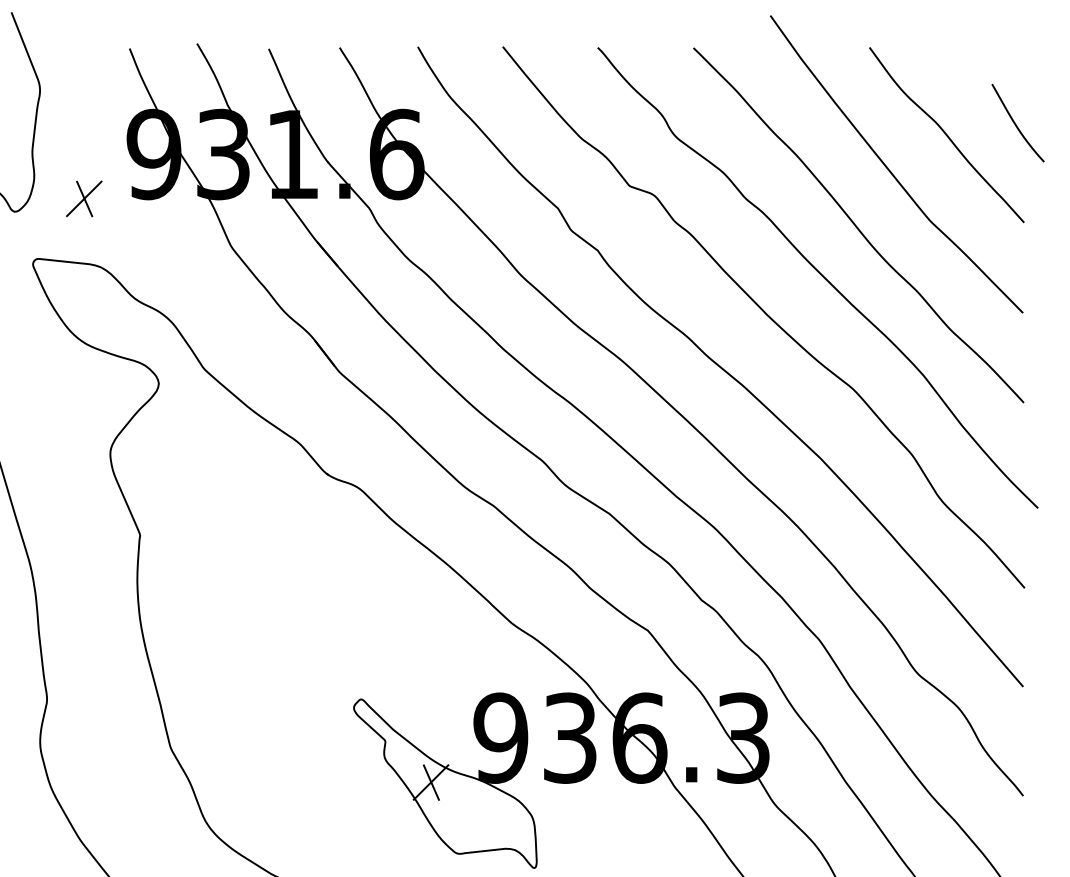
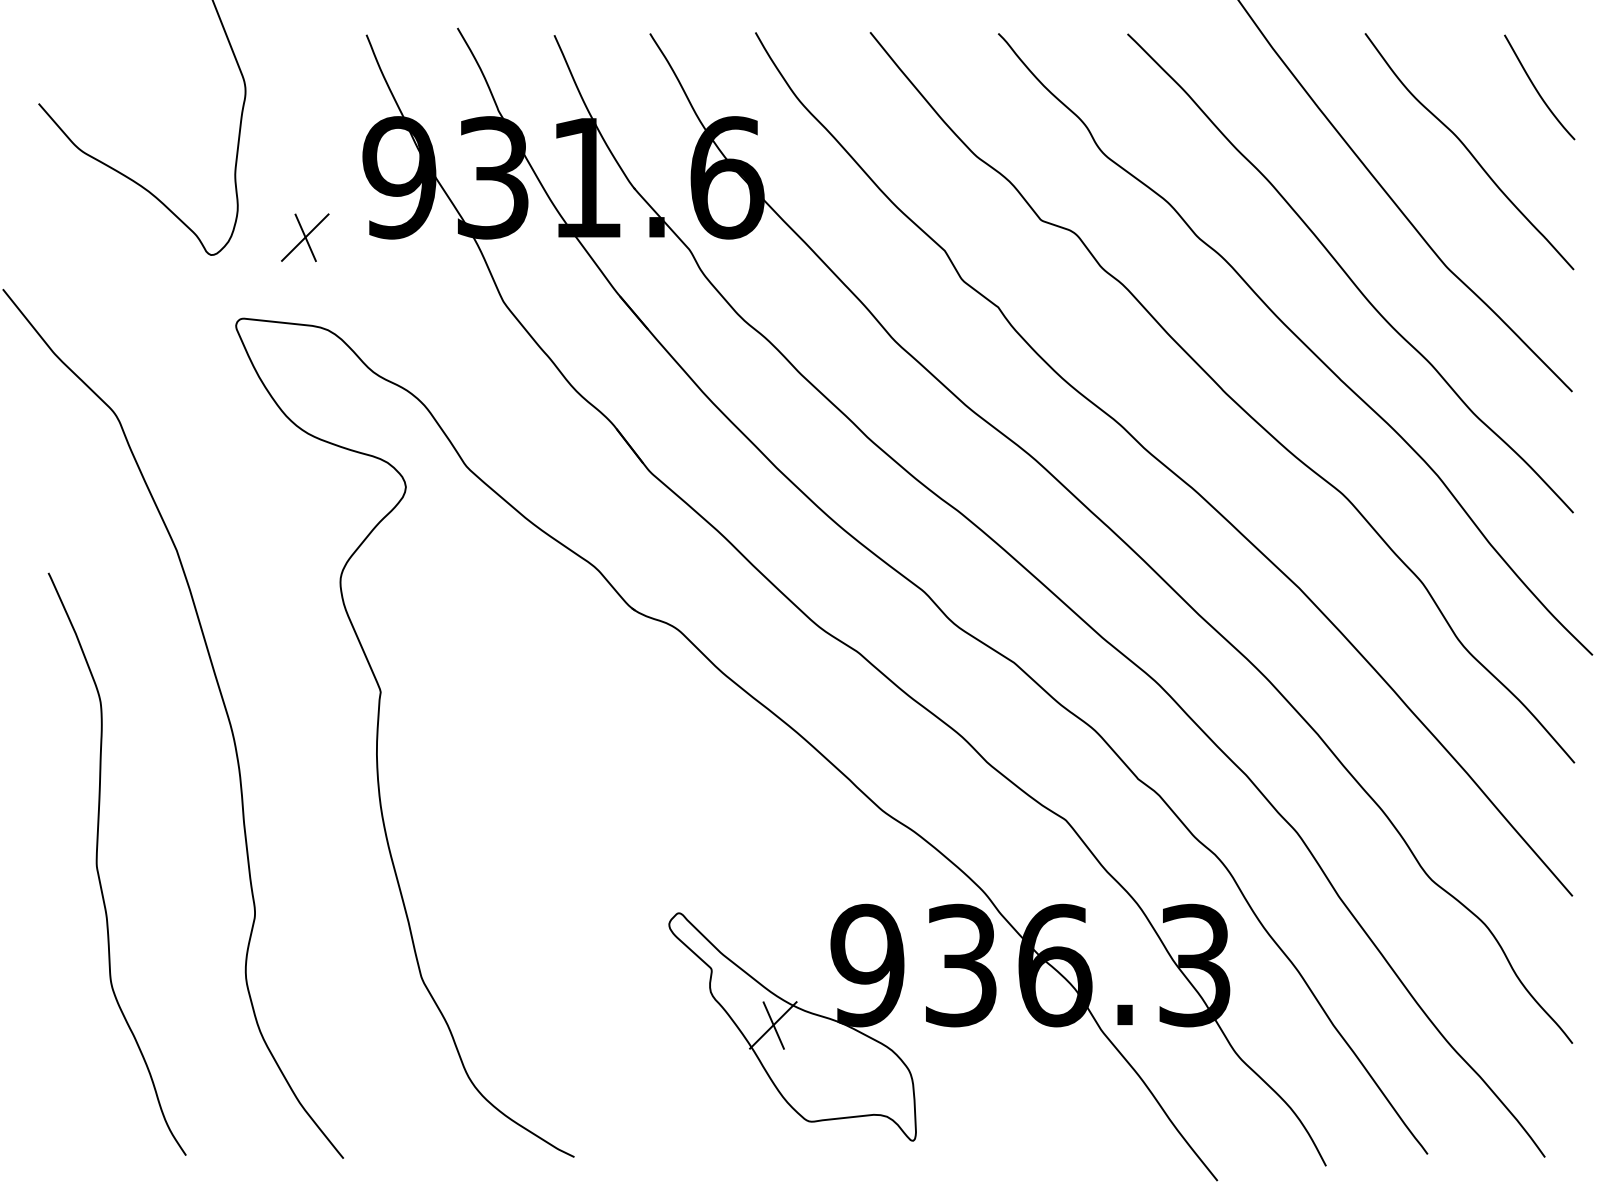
curve: (1016, 124) -> (1537, 89), moved

